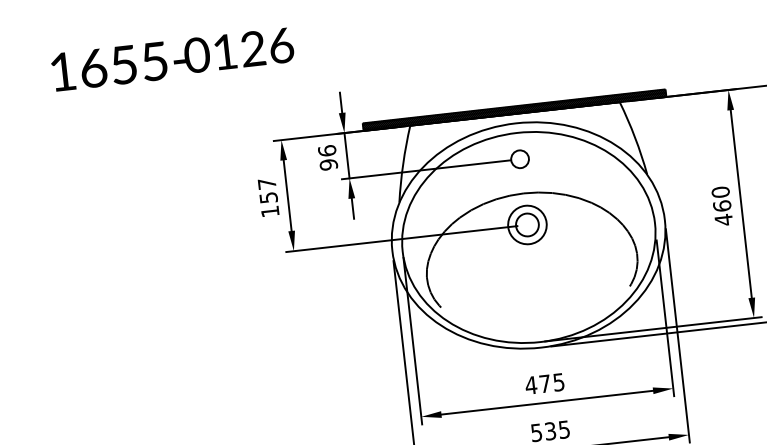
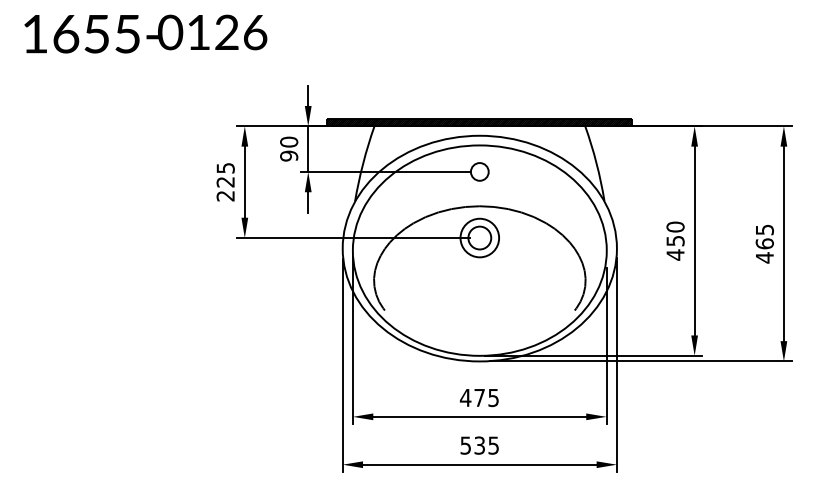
text: (327, 150) -> (289, 141), 96 -> 90
text: (268, 198) -> (225, 182), 157 -> 225
text: (722, 205) -> (675, 240), 460 -> 450

